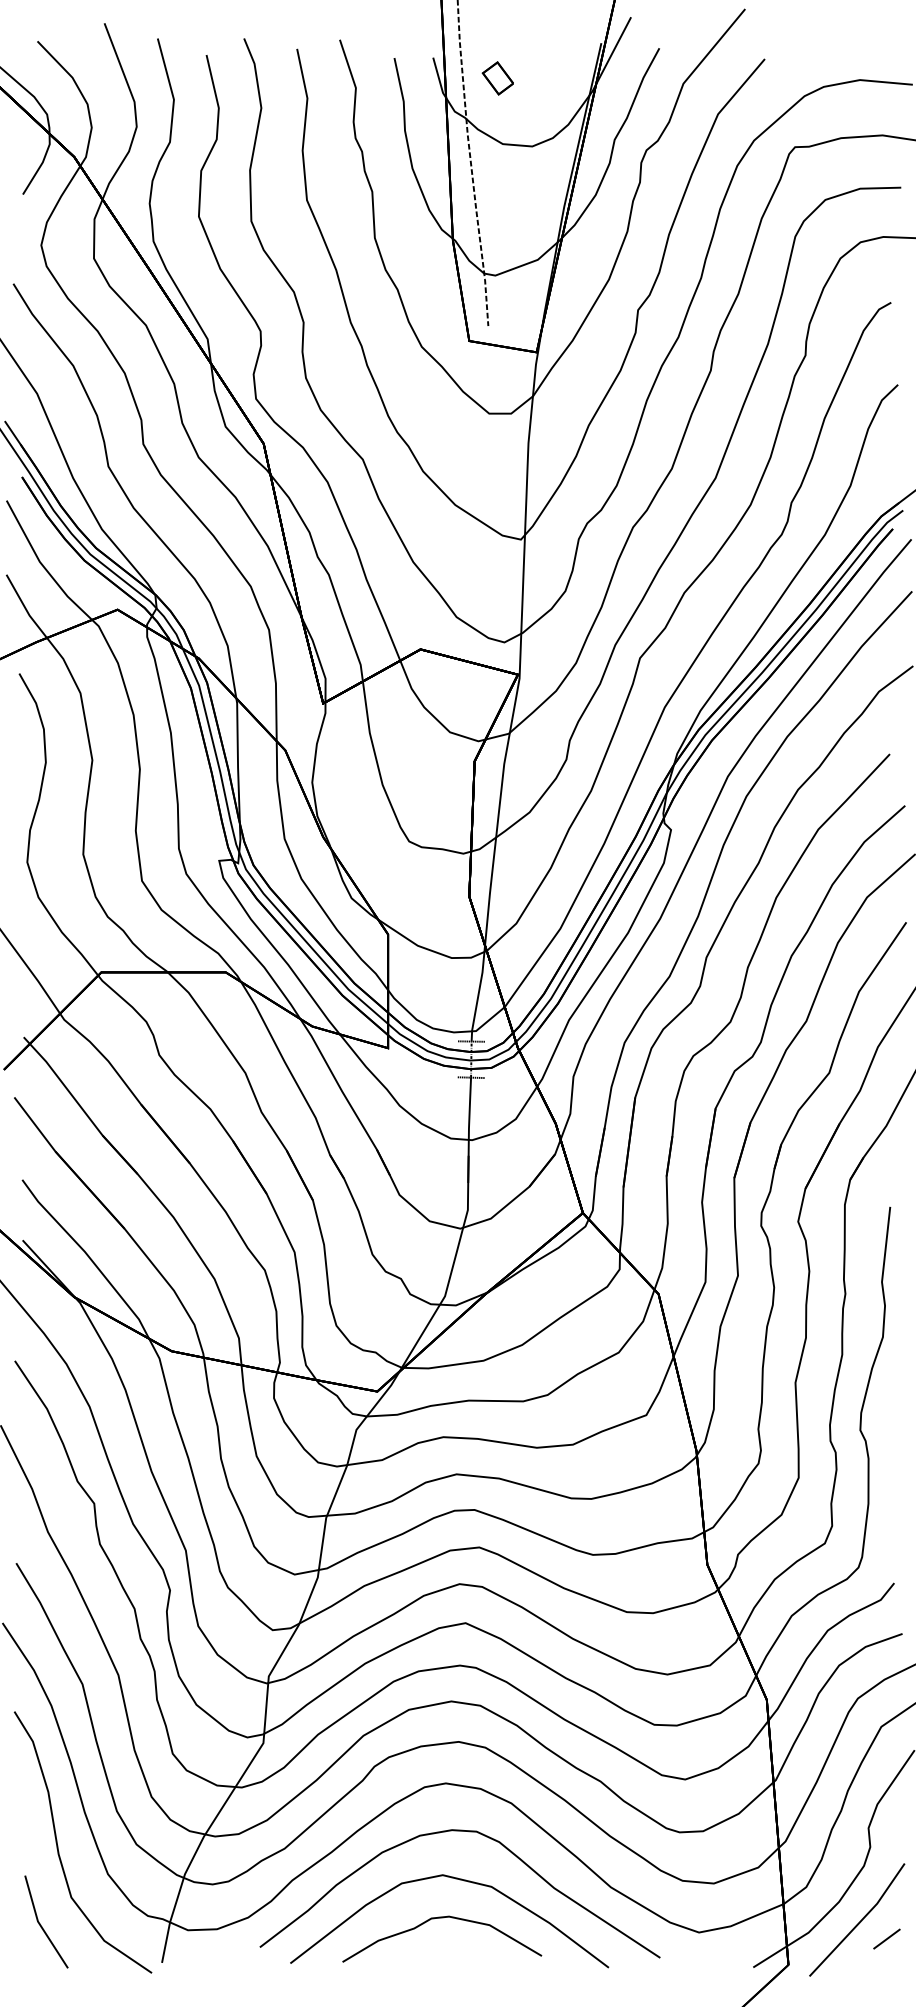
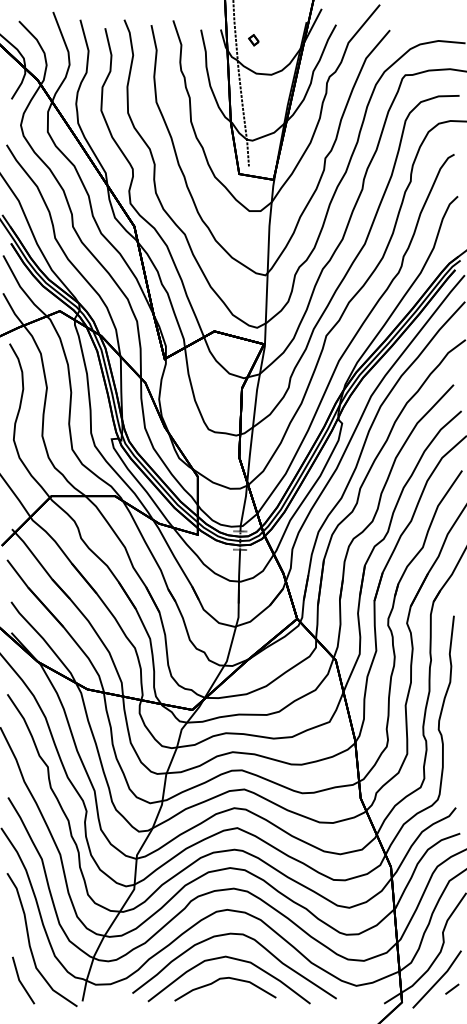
part: (497, 79) -> (253, 40), size x0.62

